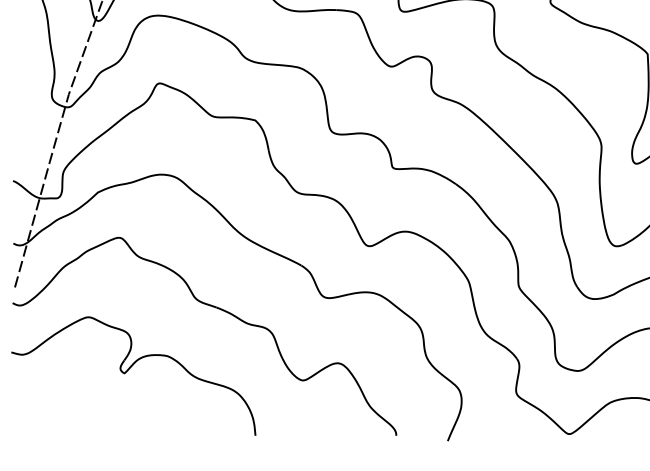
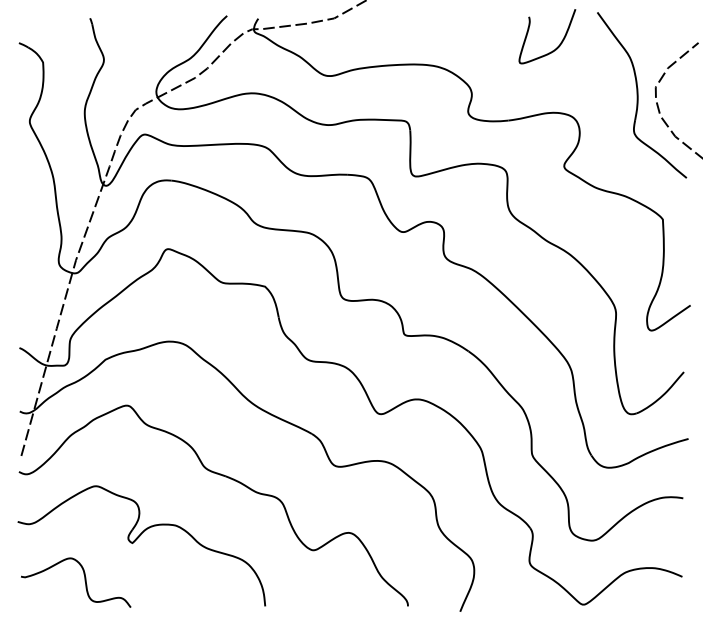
curve: (77, 411) -> (84, 581), added

